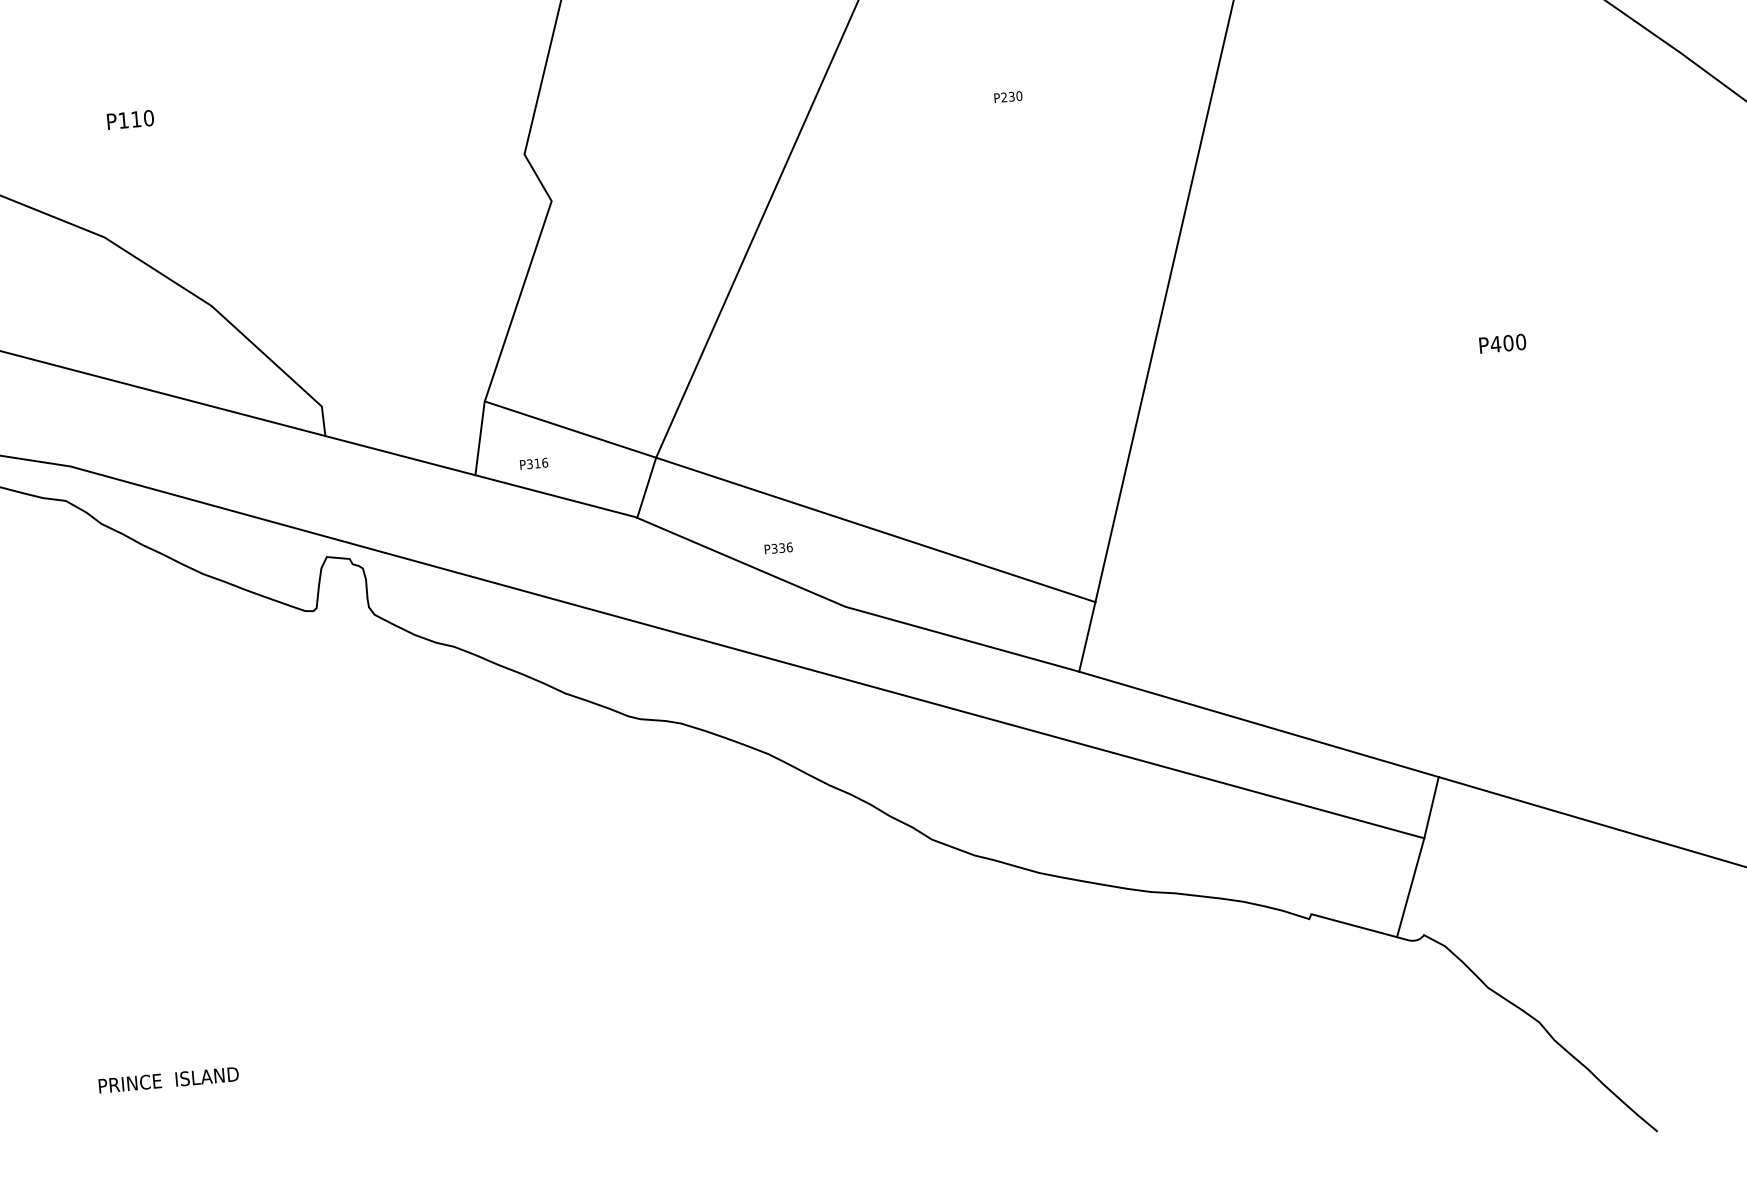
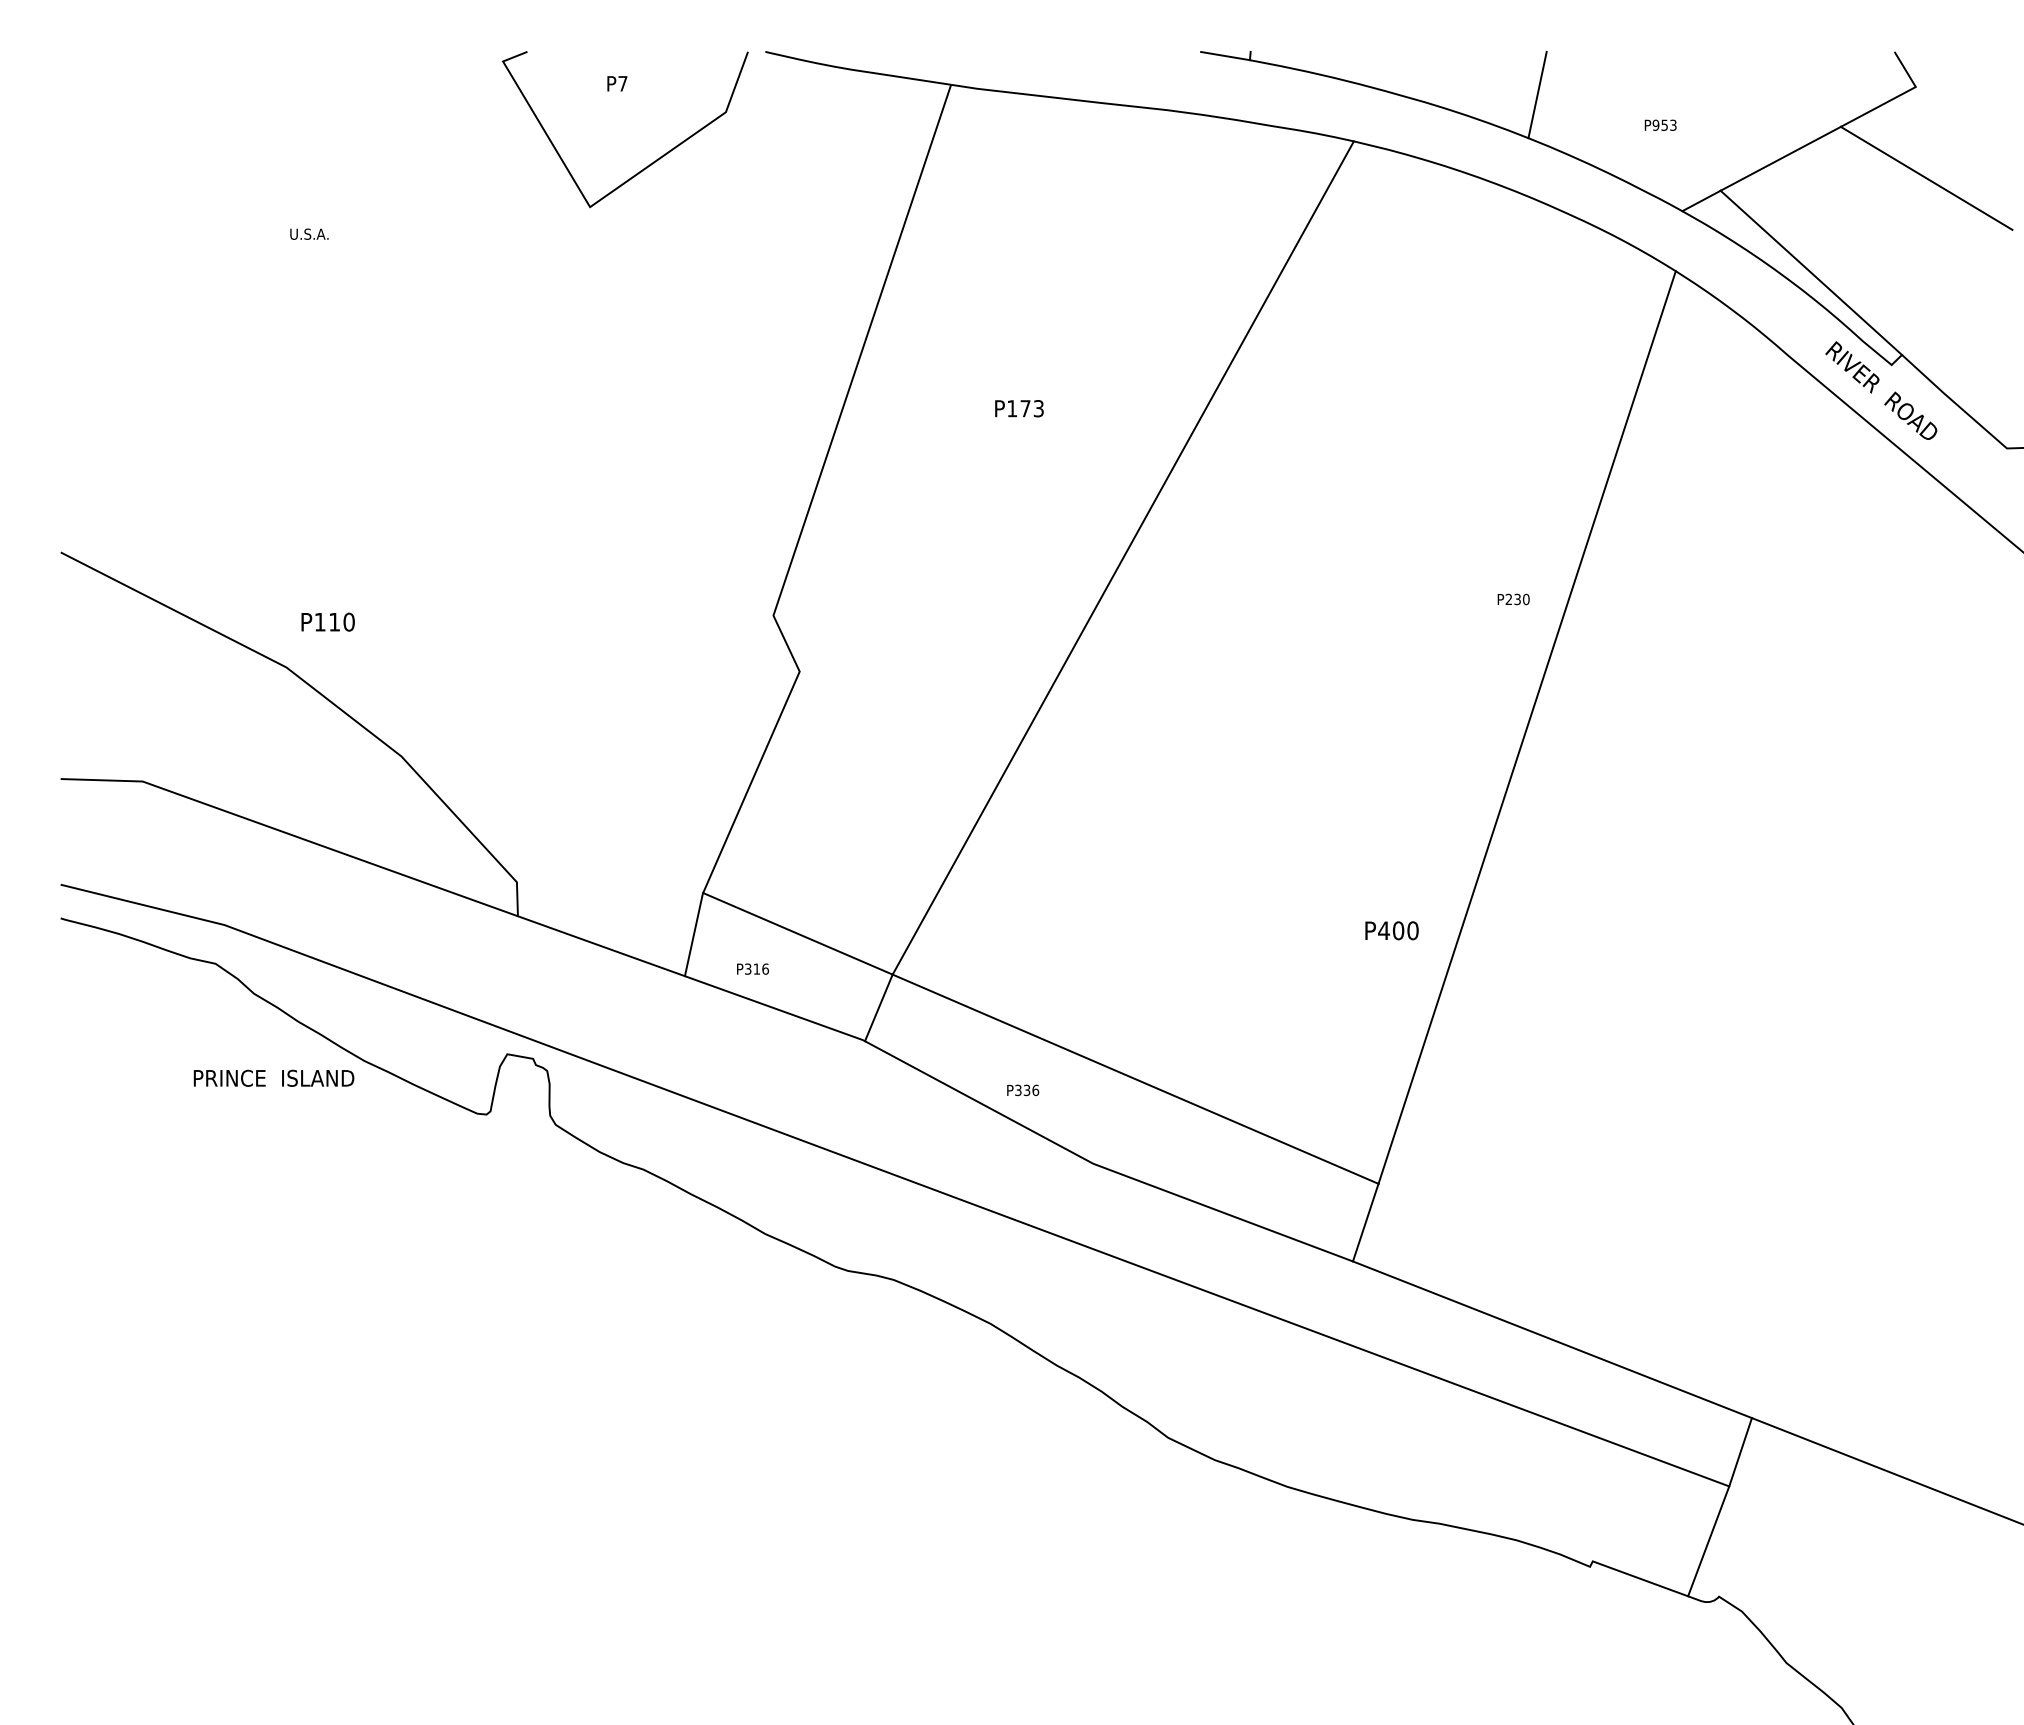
text: (1008, 97) -> (1513, 599), moved
text: (129, 119) -> (327, 621), moved
text: (1502, 343) -> (1391, 930), moved
text: (168, 1079) -> (273, 1077), moved

